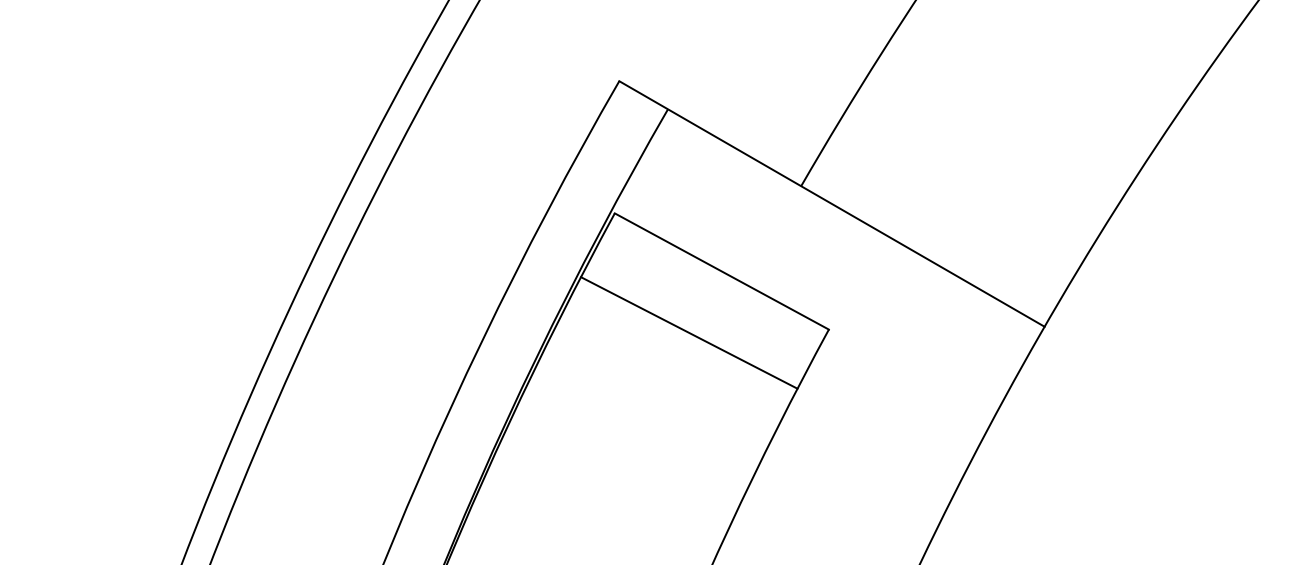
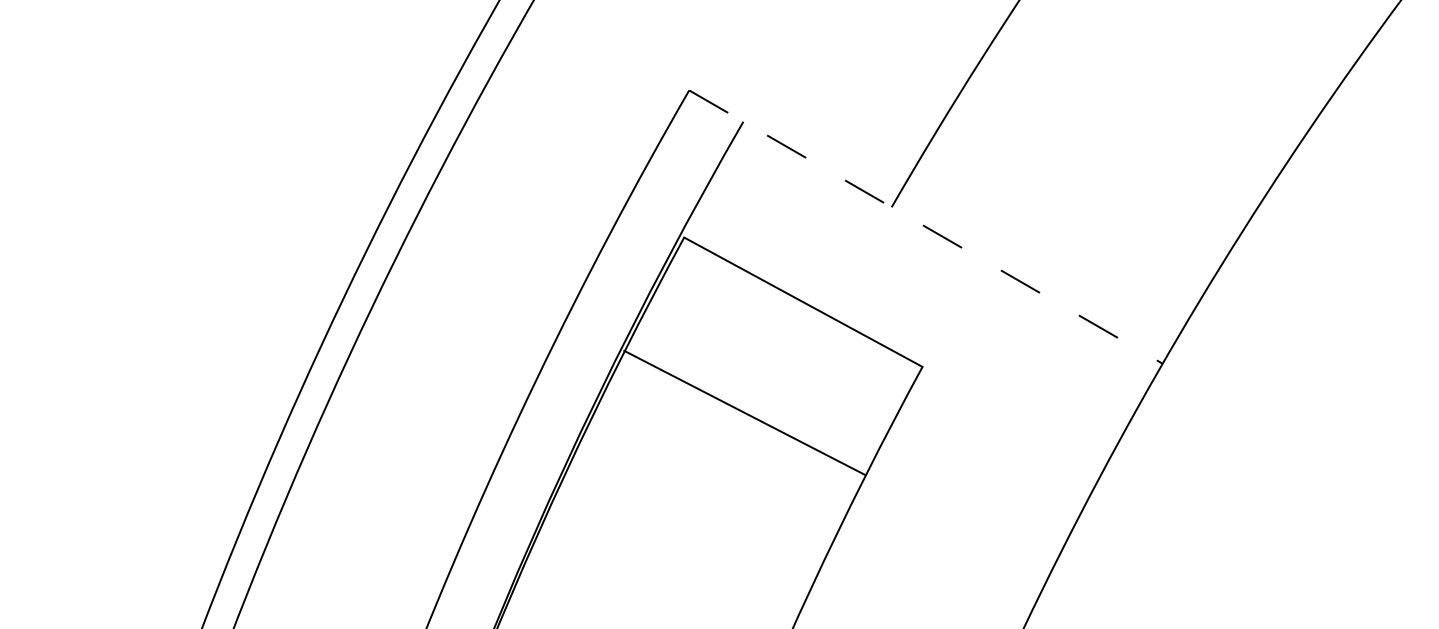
line: (832, 204) -> (926, 227), solid -> dashed
line: (688, 332) -> (743, 412), moved

